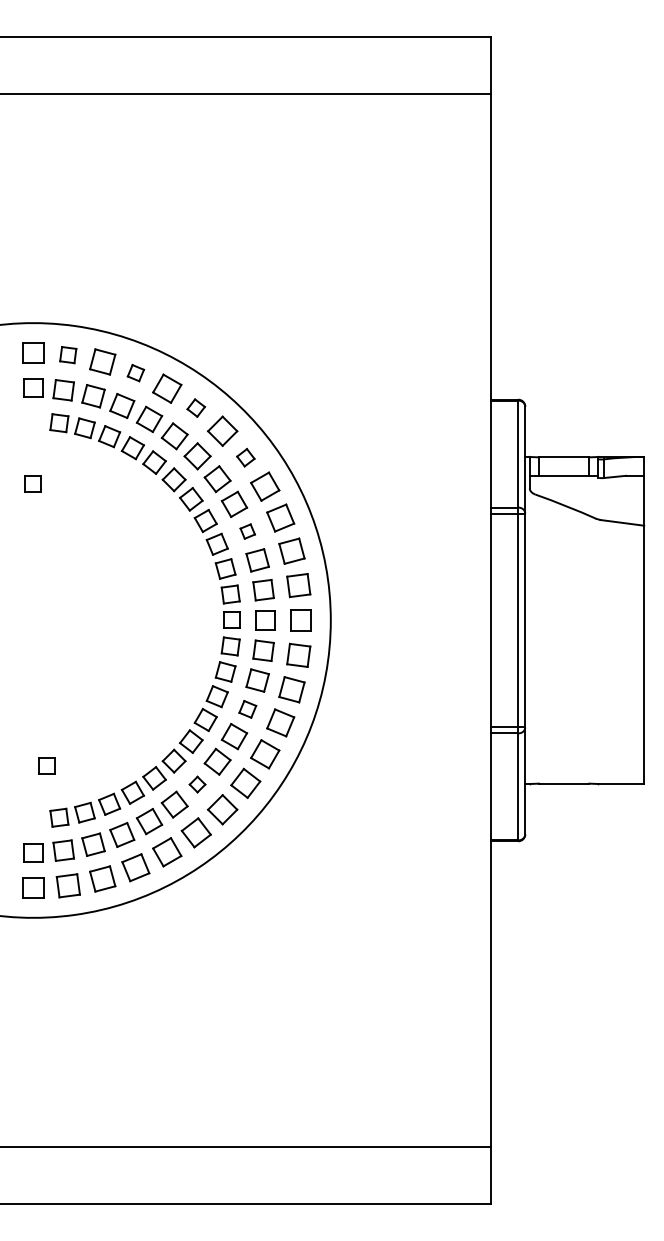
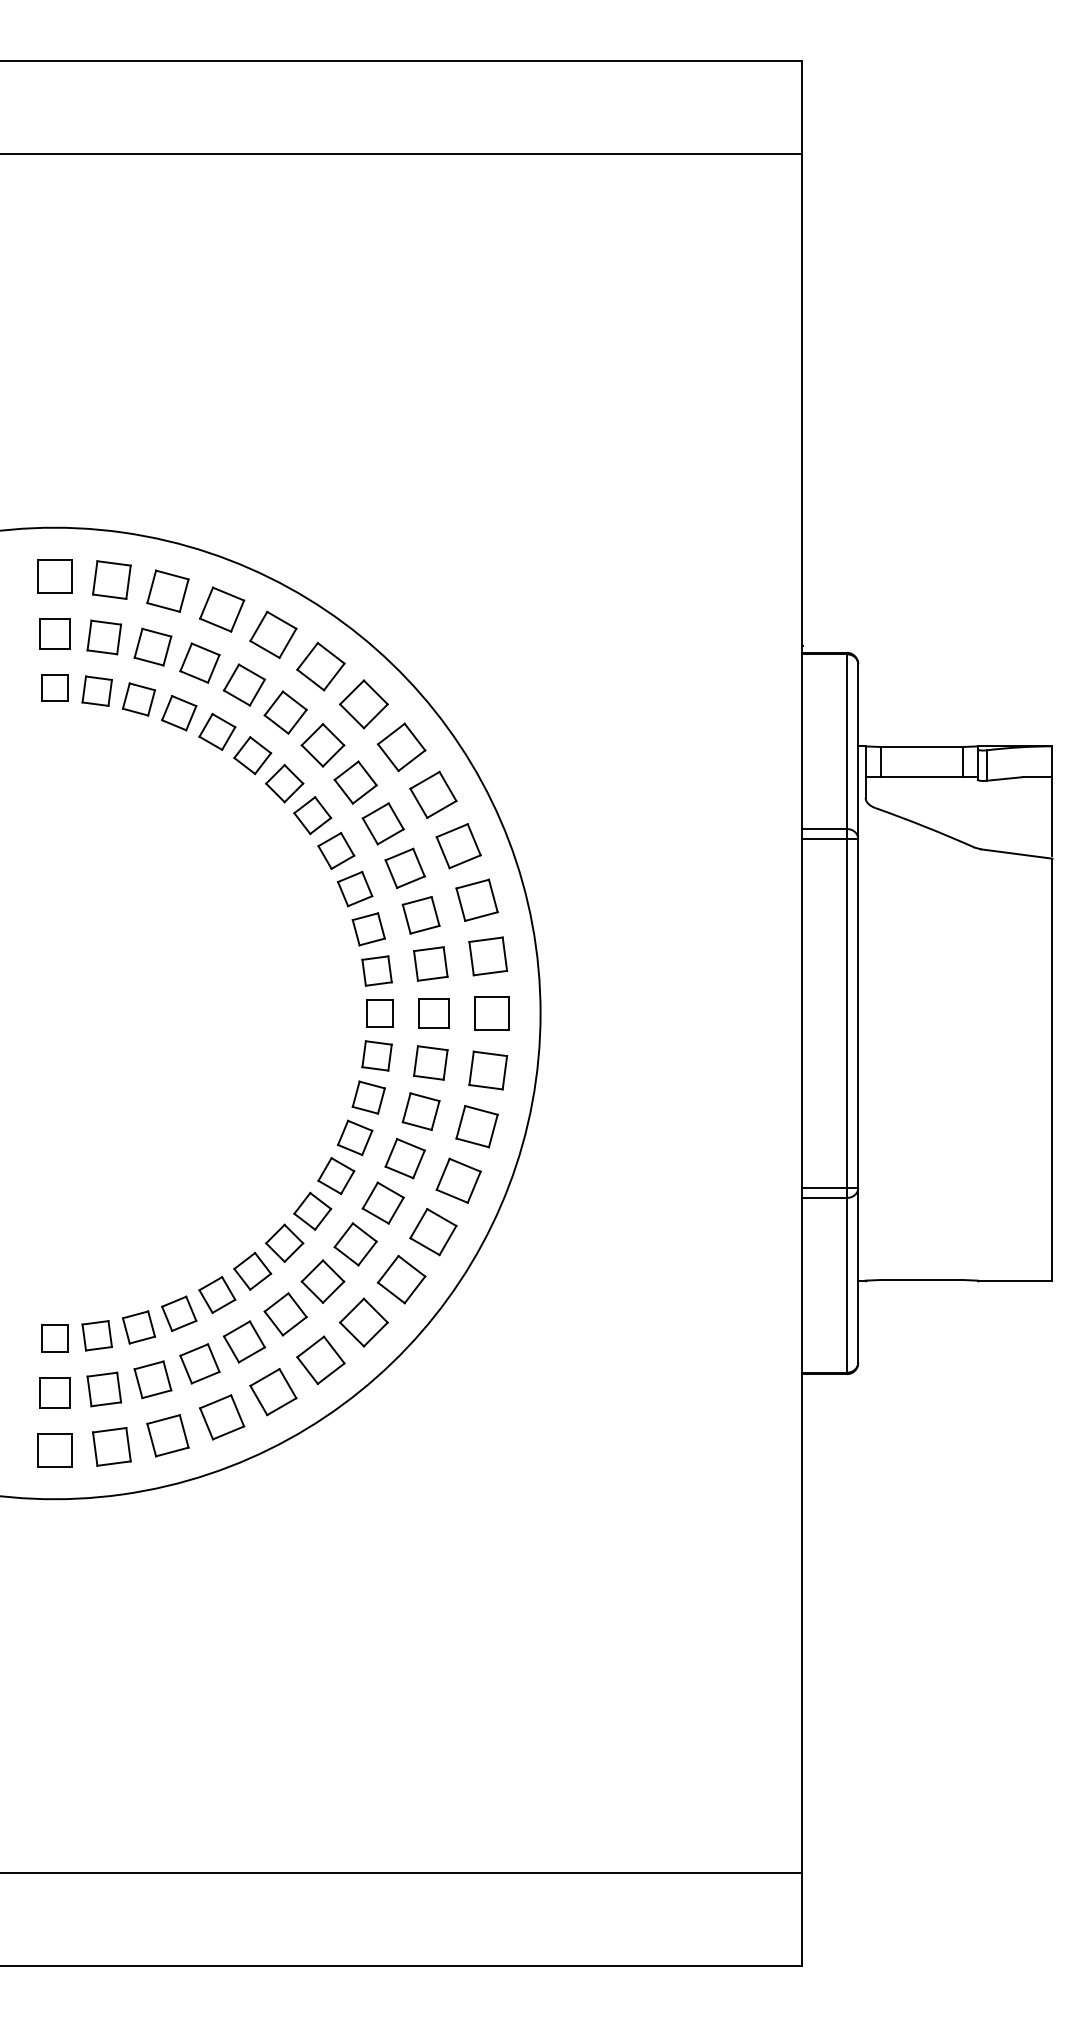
part: (67, 354) -> (110, 578), size x1.43
part: (135, 372) -> (221, 608), size x1.67
part: (195, 407) -> (319, 665), size x1.67
part: (245, 457) -> (401, 747), size x1.67
part: (32, 483) -> (53, 686), moved
part: (247, 531) -> (404, 868), size x1.67
part: (247, 709) -> (404, 1158), size x1.43
part: (46, 765) -> (53, 1336), moved
part: (197, 784) -> (322, 1281), size x1.67

